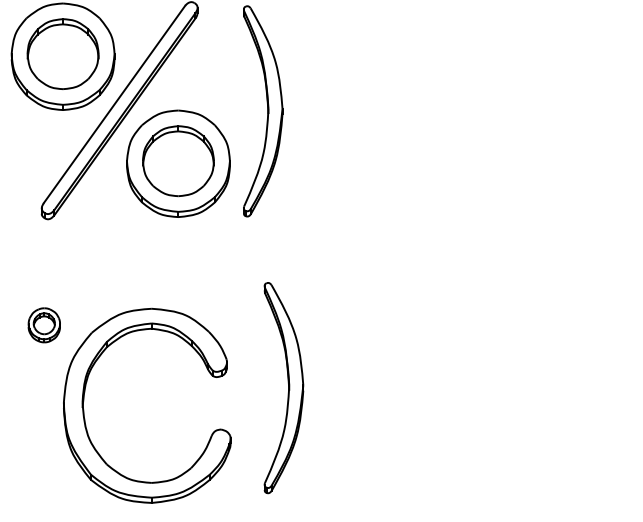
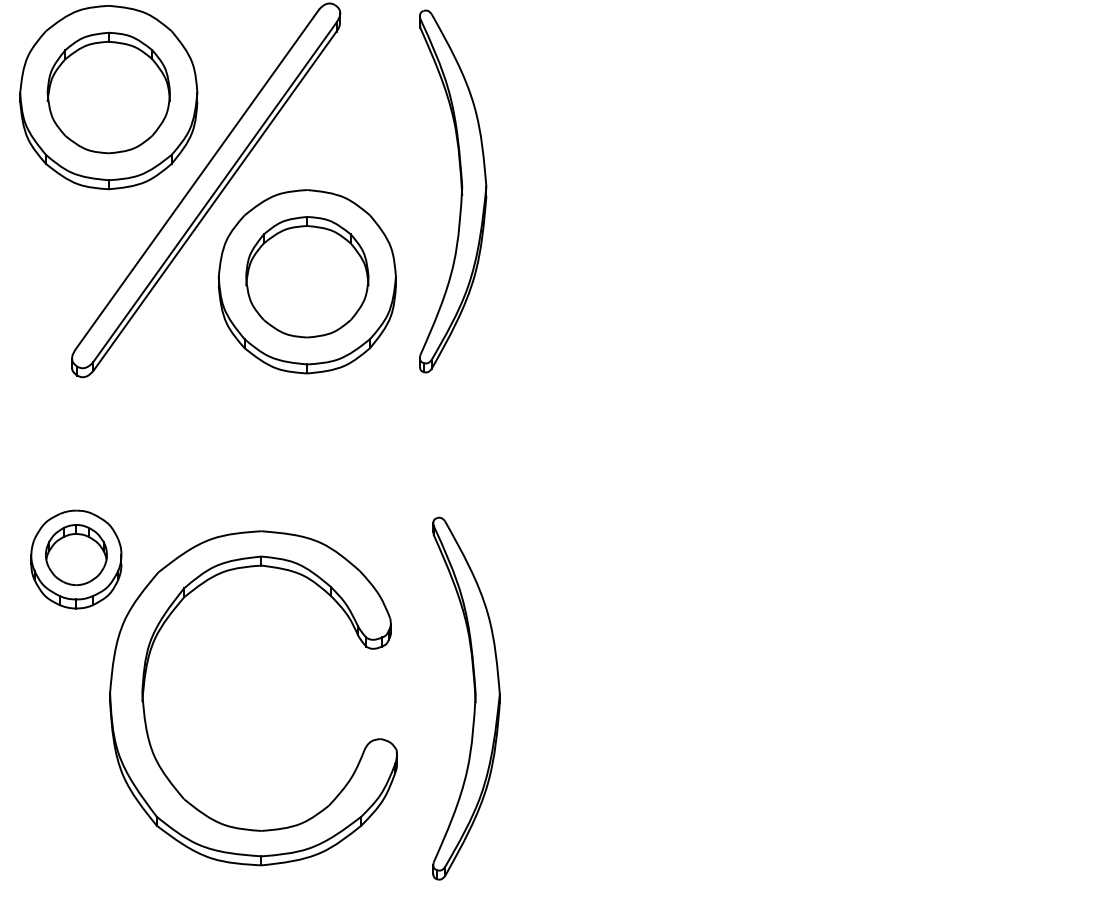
part: (44, 325) -> (76, 560), size x1.67
part: (283, 388) -> (465, 699), moved

